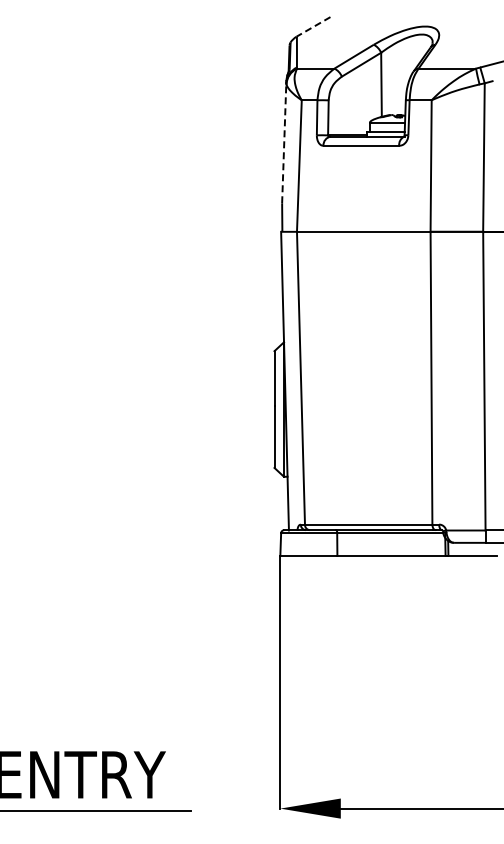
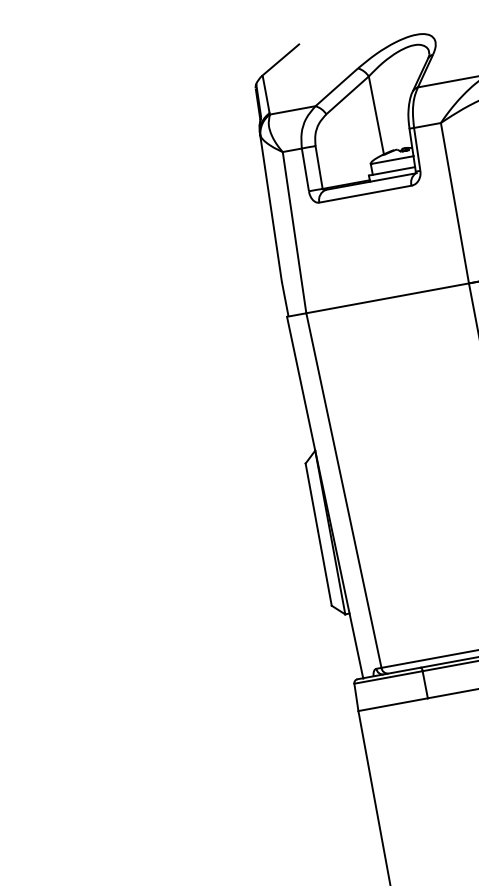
line: (313, 26) -> (280, 59), dashed -> solid
line: (284, 143) -> (271, 208), dashed -> solid

